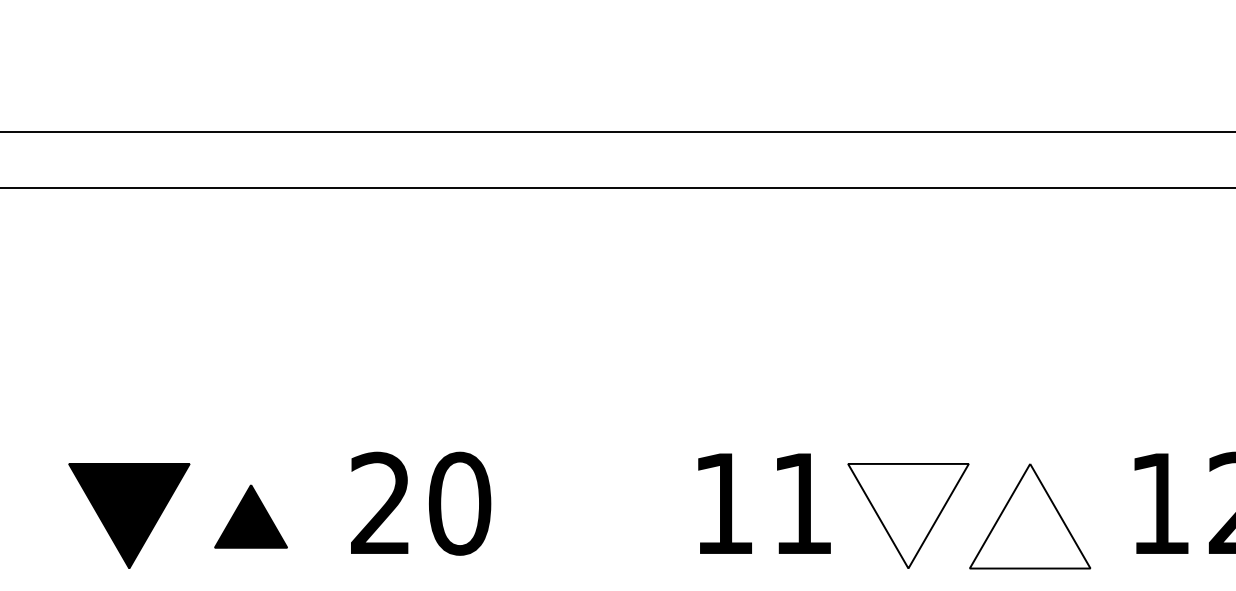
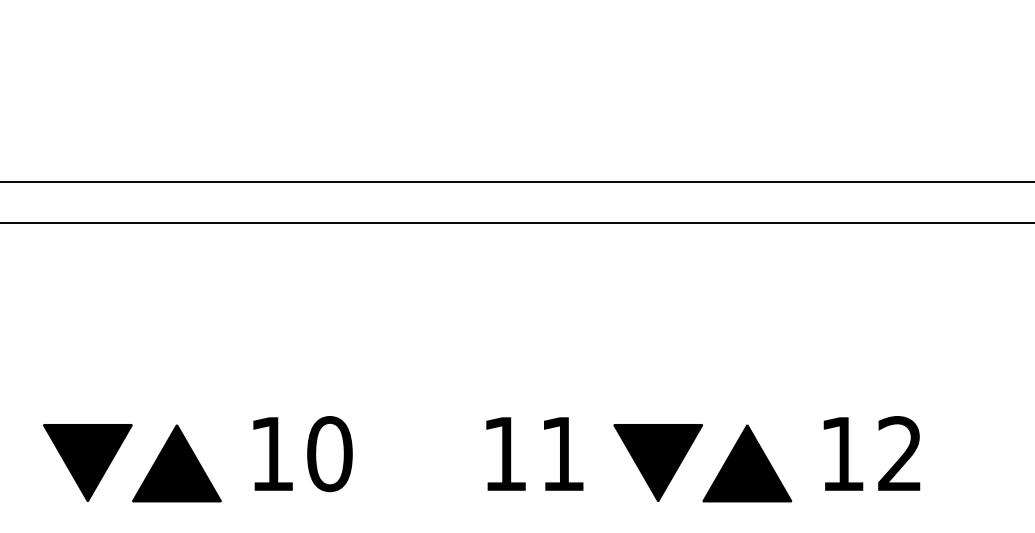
text: (380, 502) -> (271, 453), 20 -> 10
text: (764, 502) -> (534, 453), moved
fill: (908, 515) -> (658, 462), added
fill: (1030, 515) -> (747, 462), added
part: (250, 516) -> (176, 463), size x1.67

